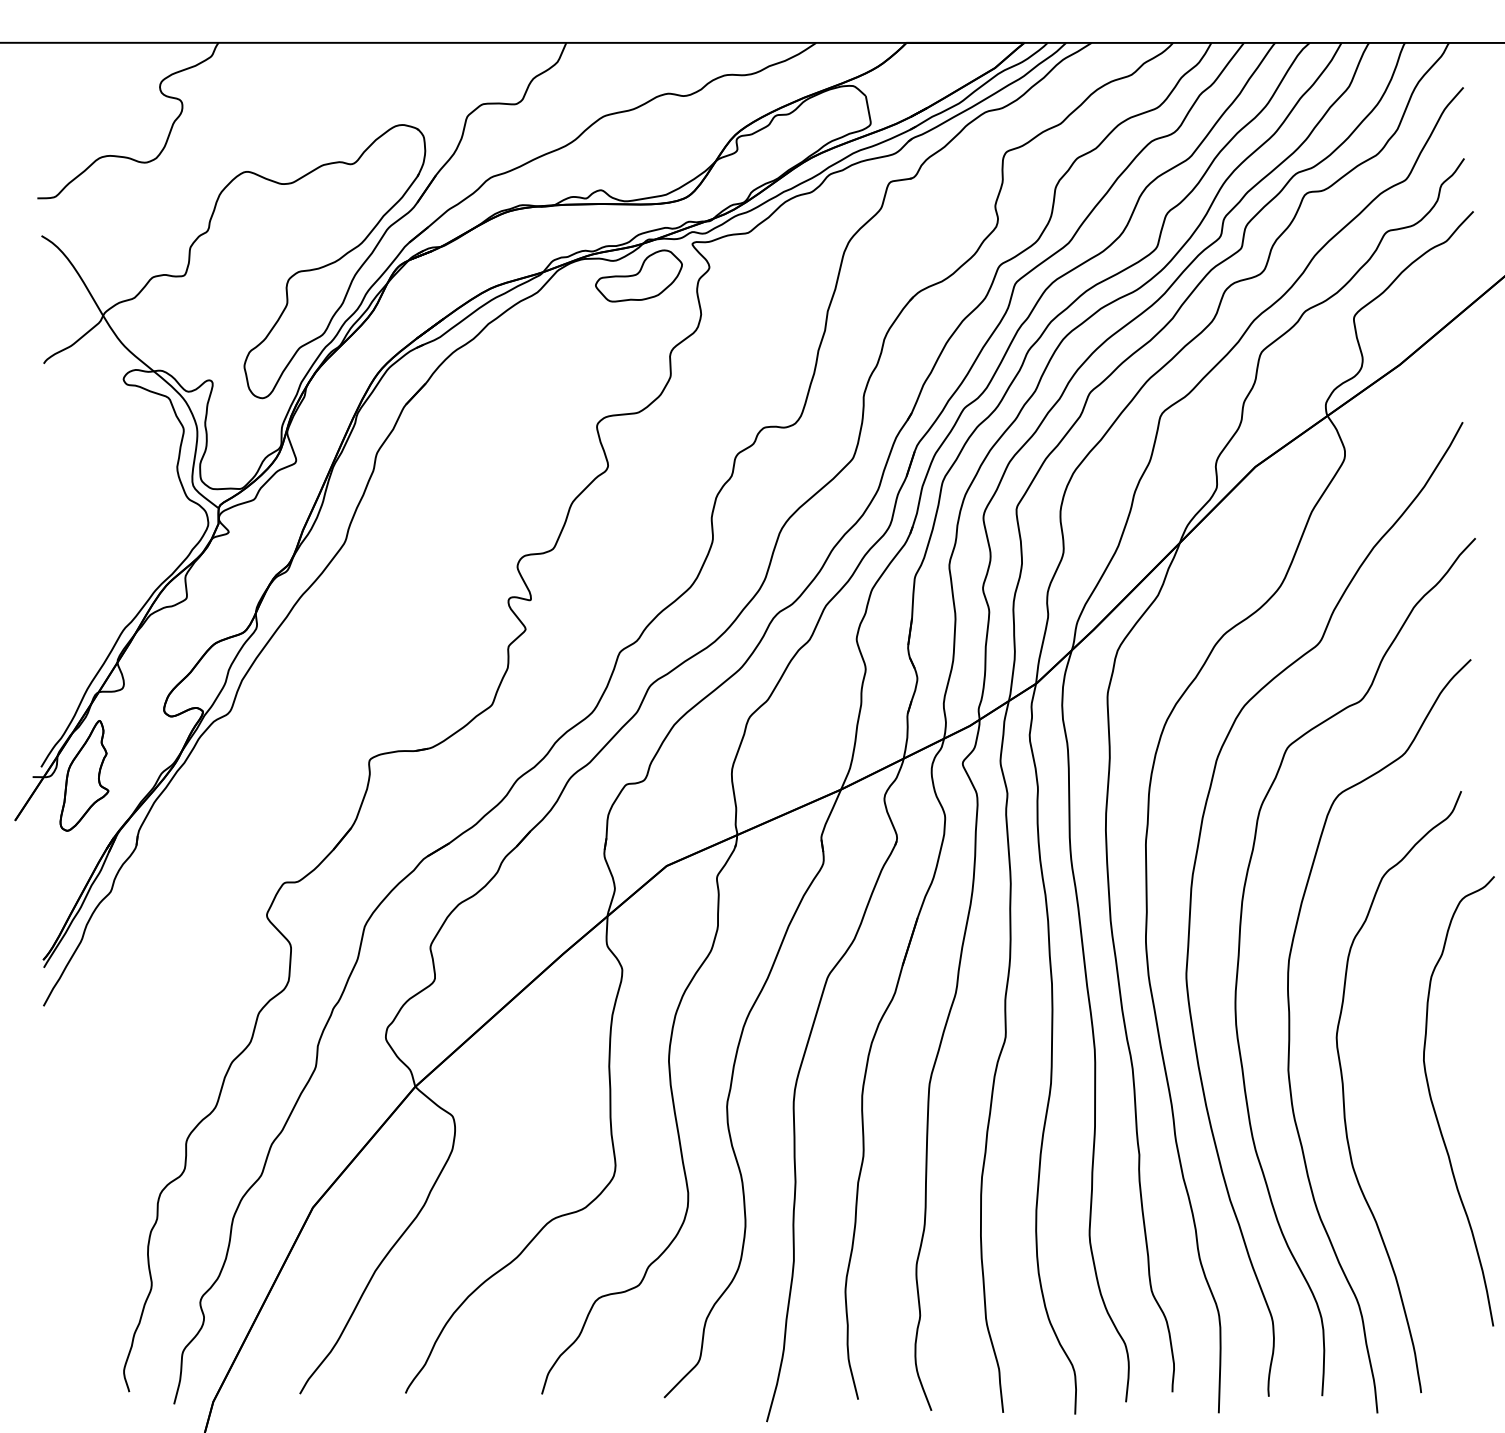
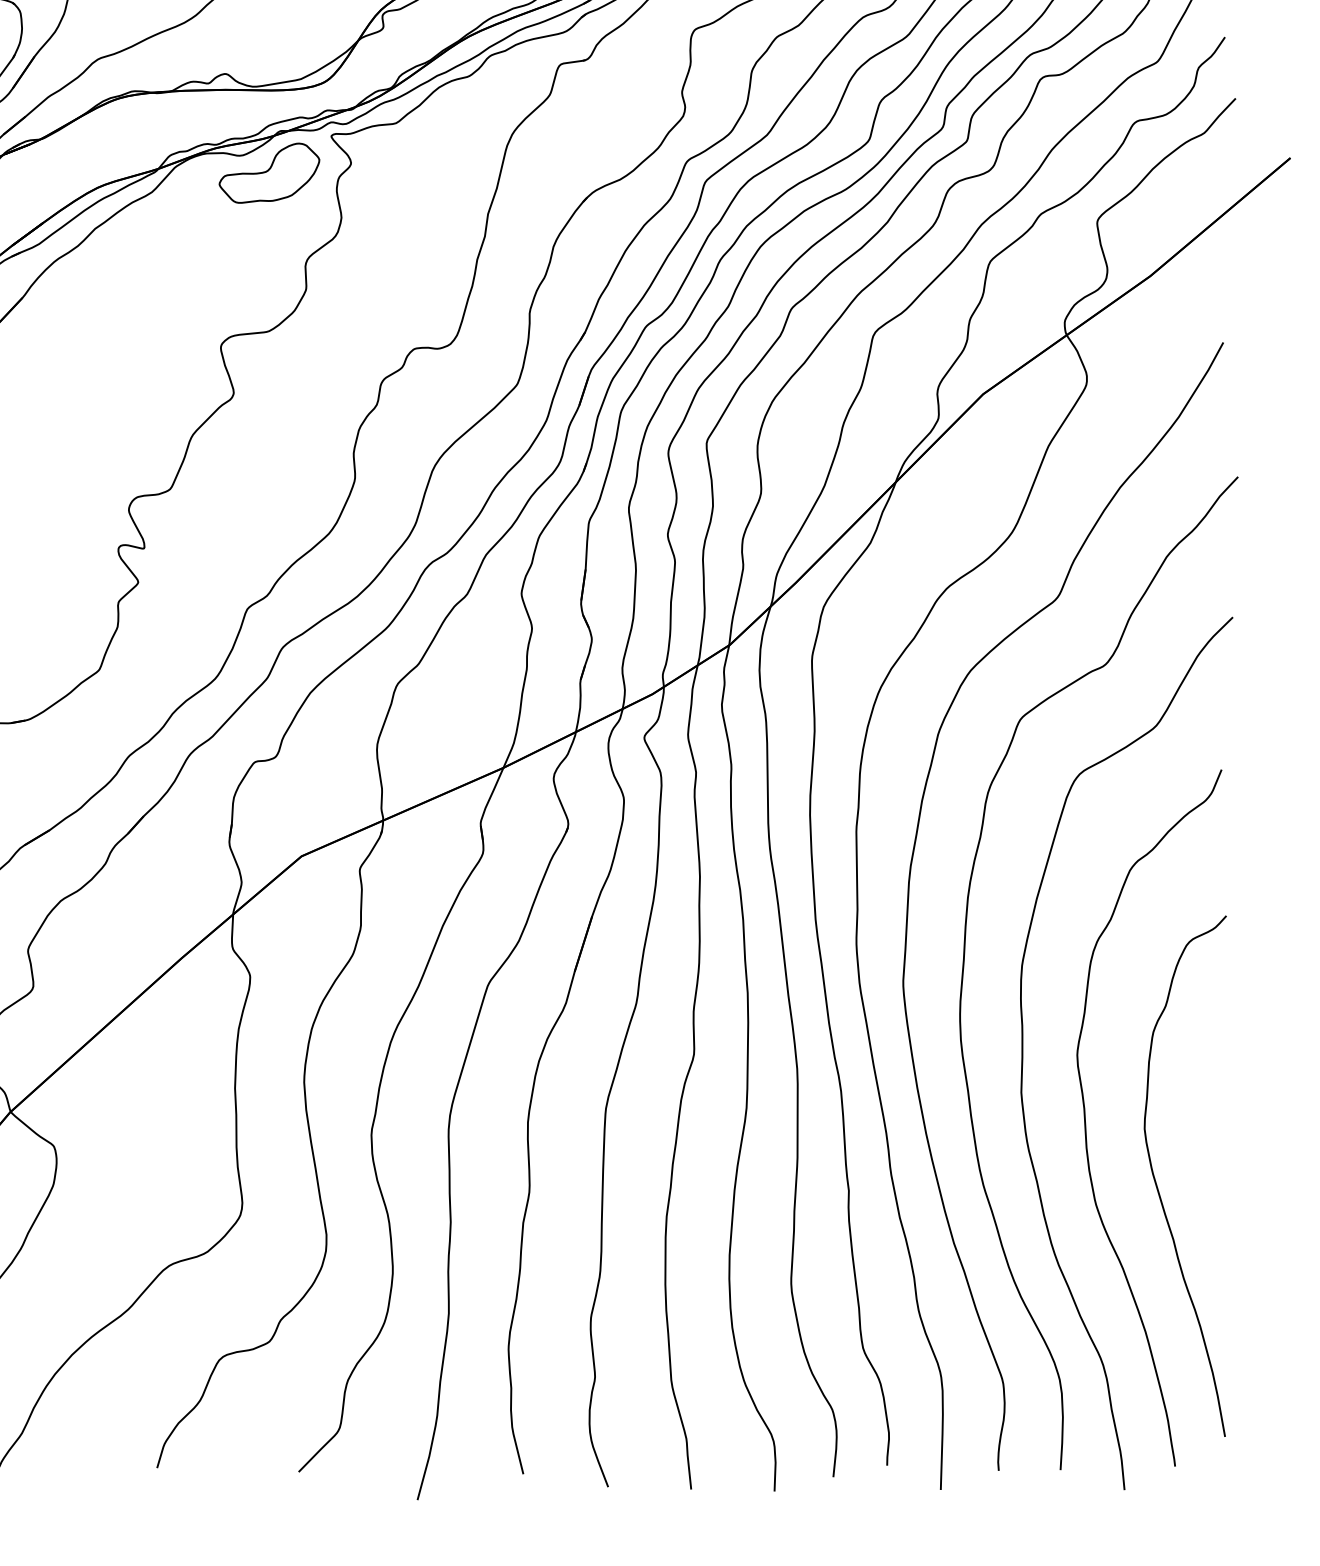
curve: (1435, 1109) -> (1158, 1185), moved

